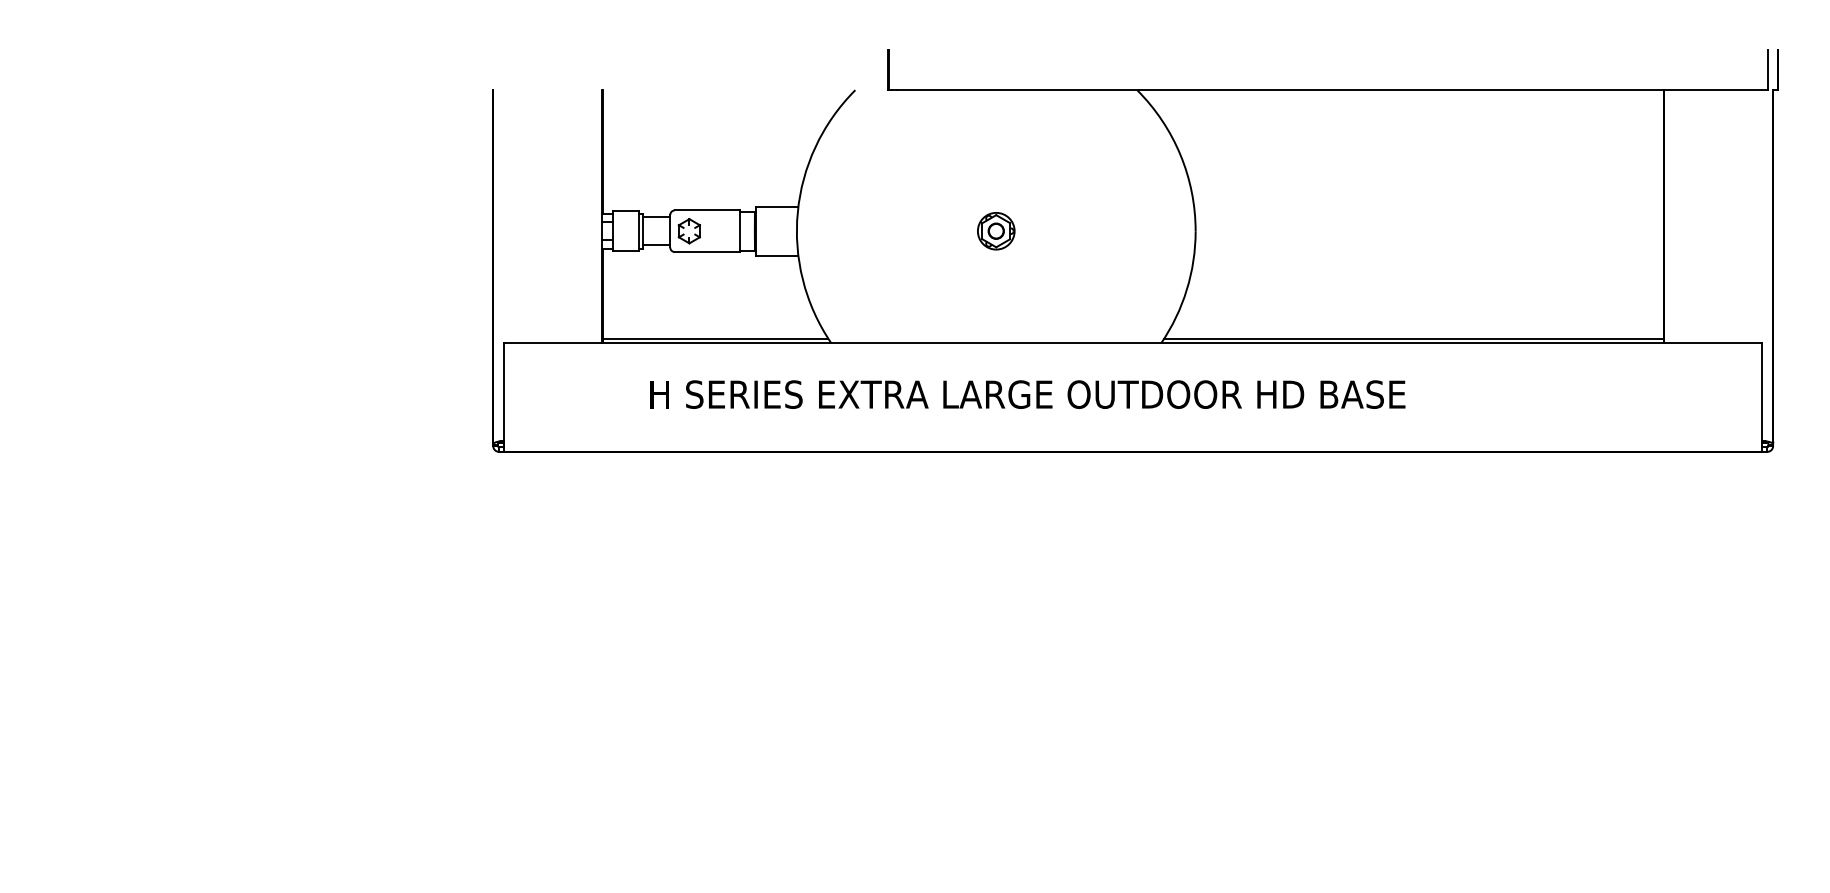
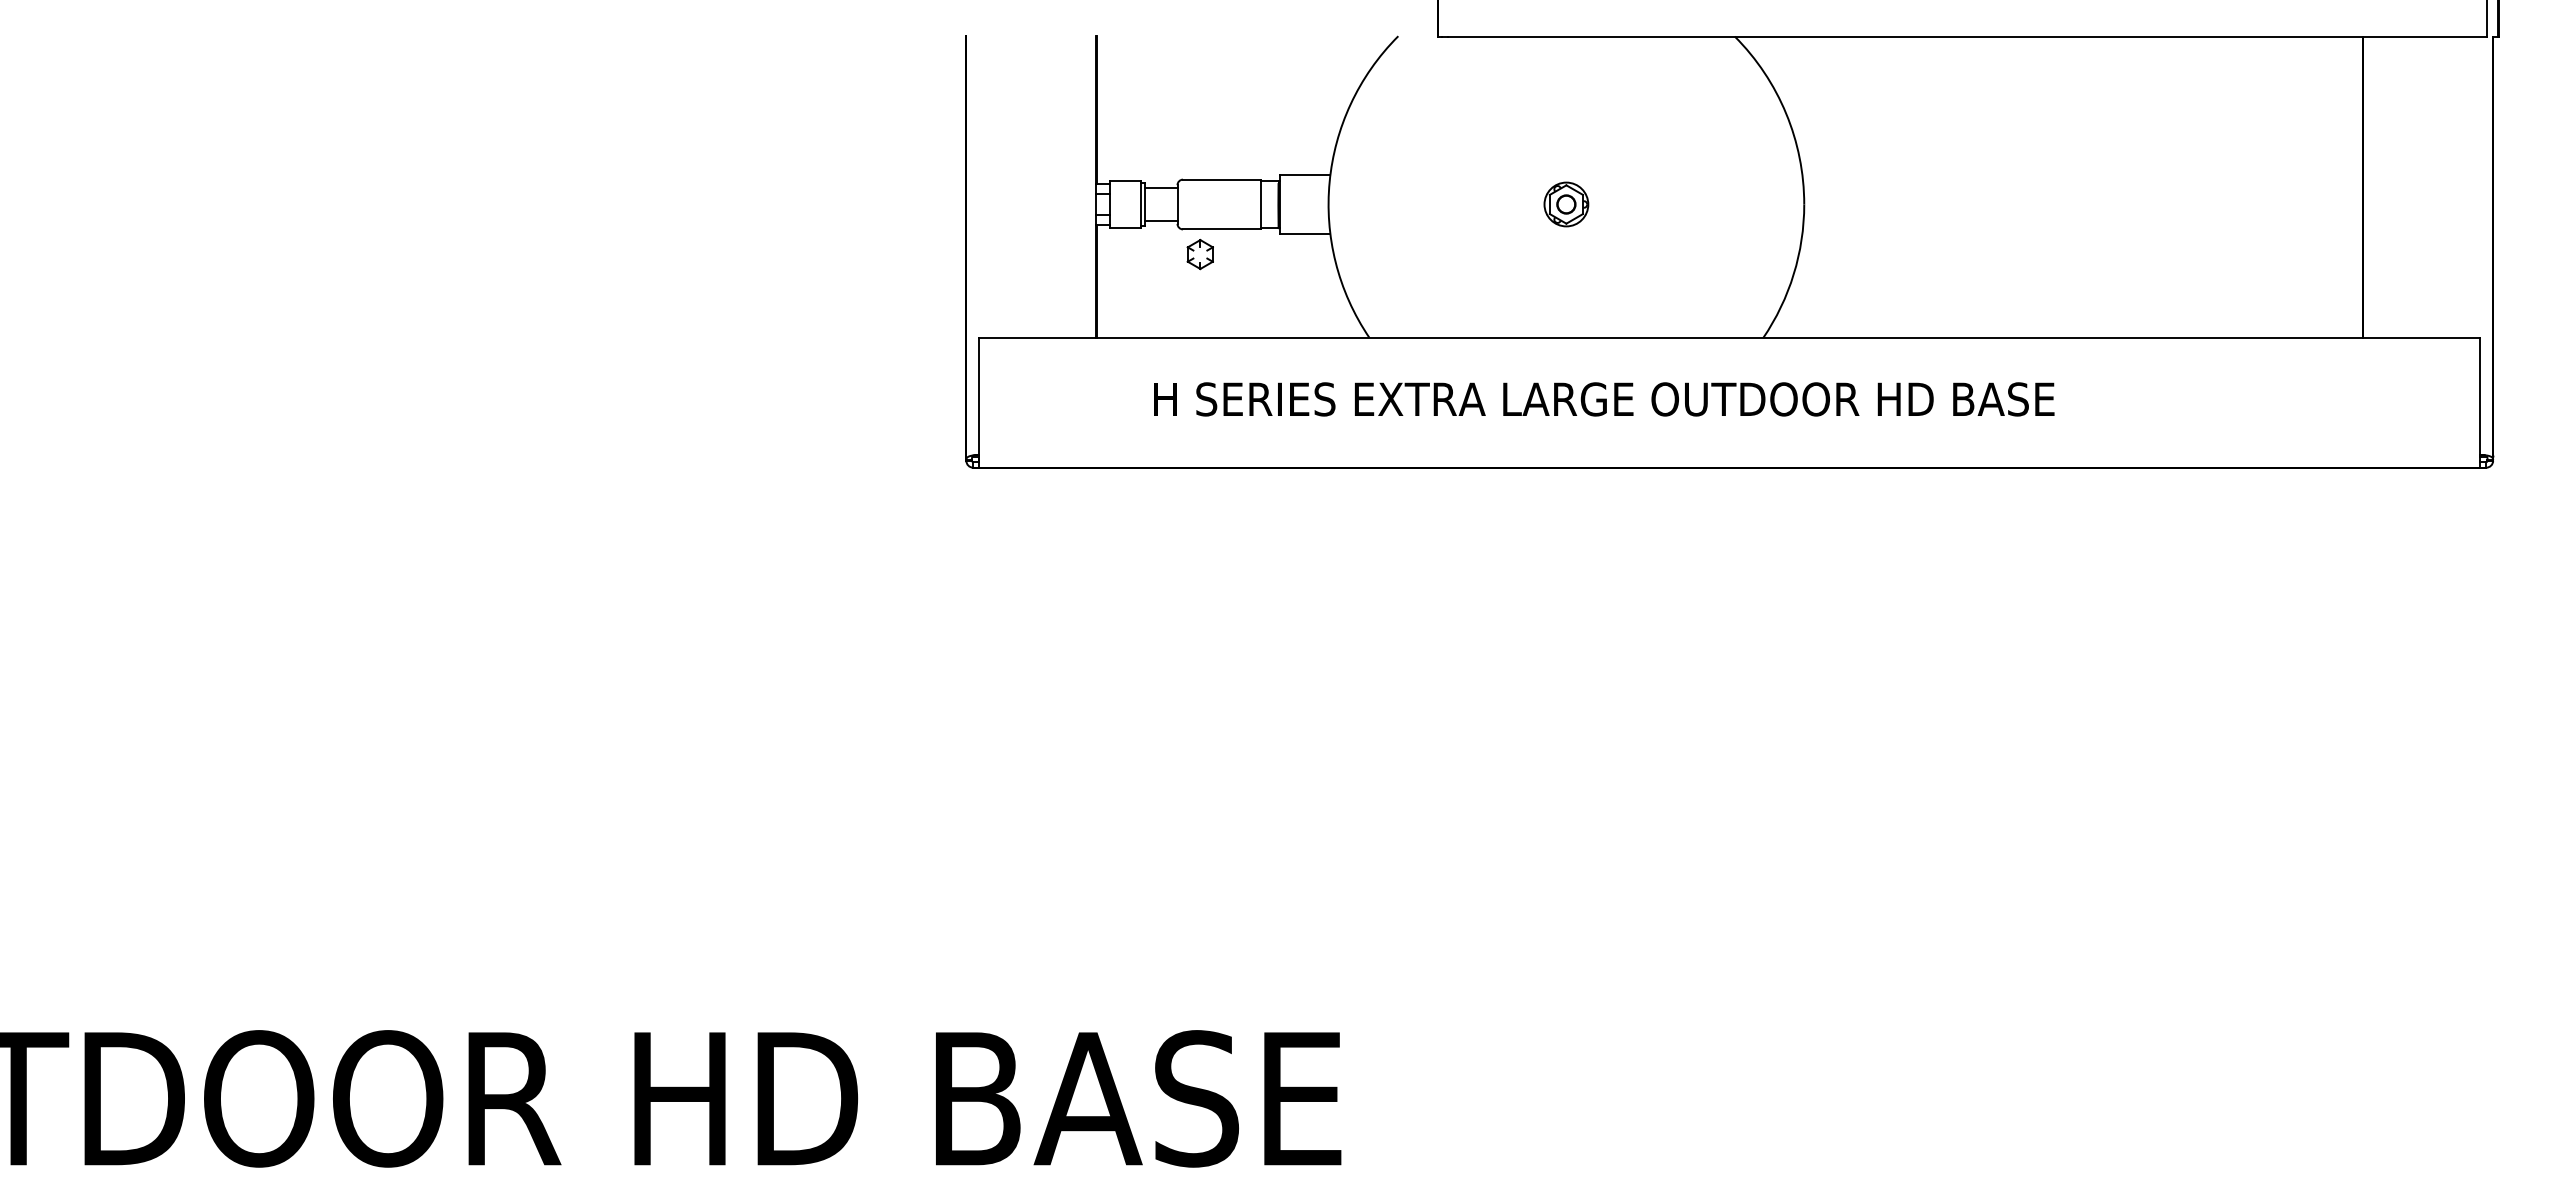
part: (688, 231) -> (1199, 254), moved
line: (714, 338) -> (1230, 332), removed
line: (1413, 338) -> (2064, 332), removed

